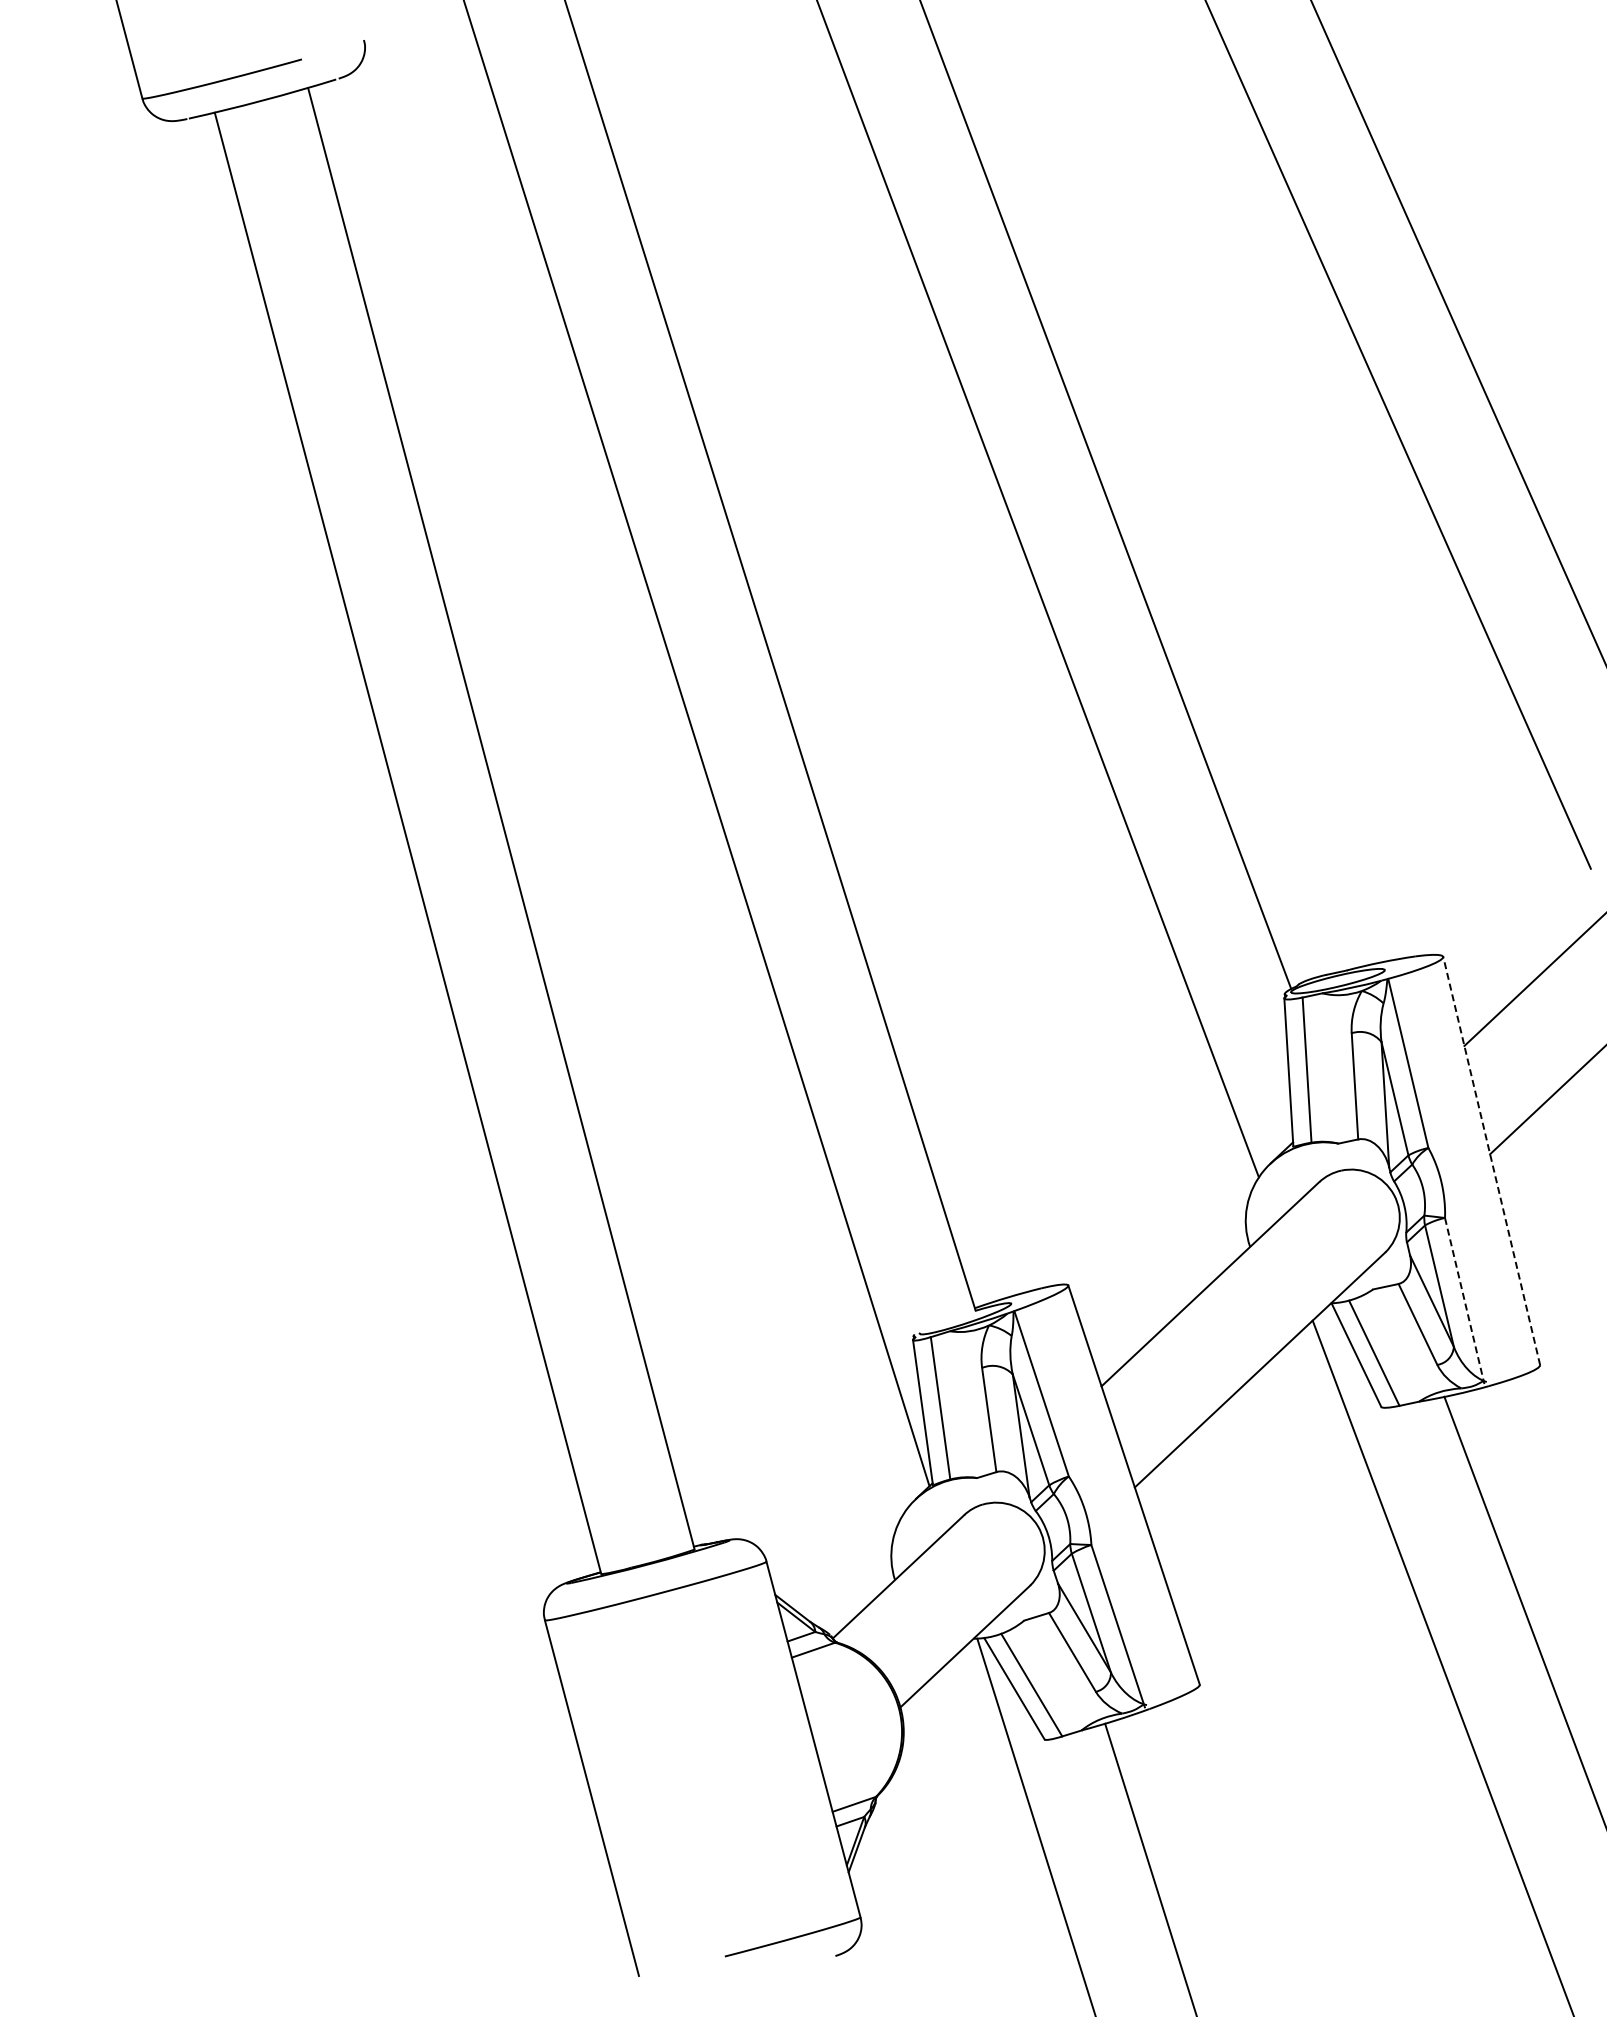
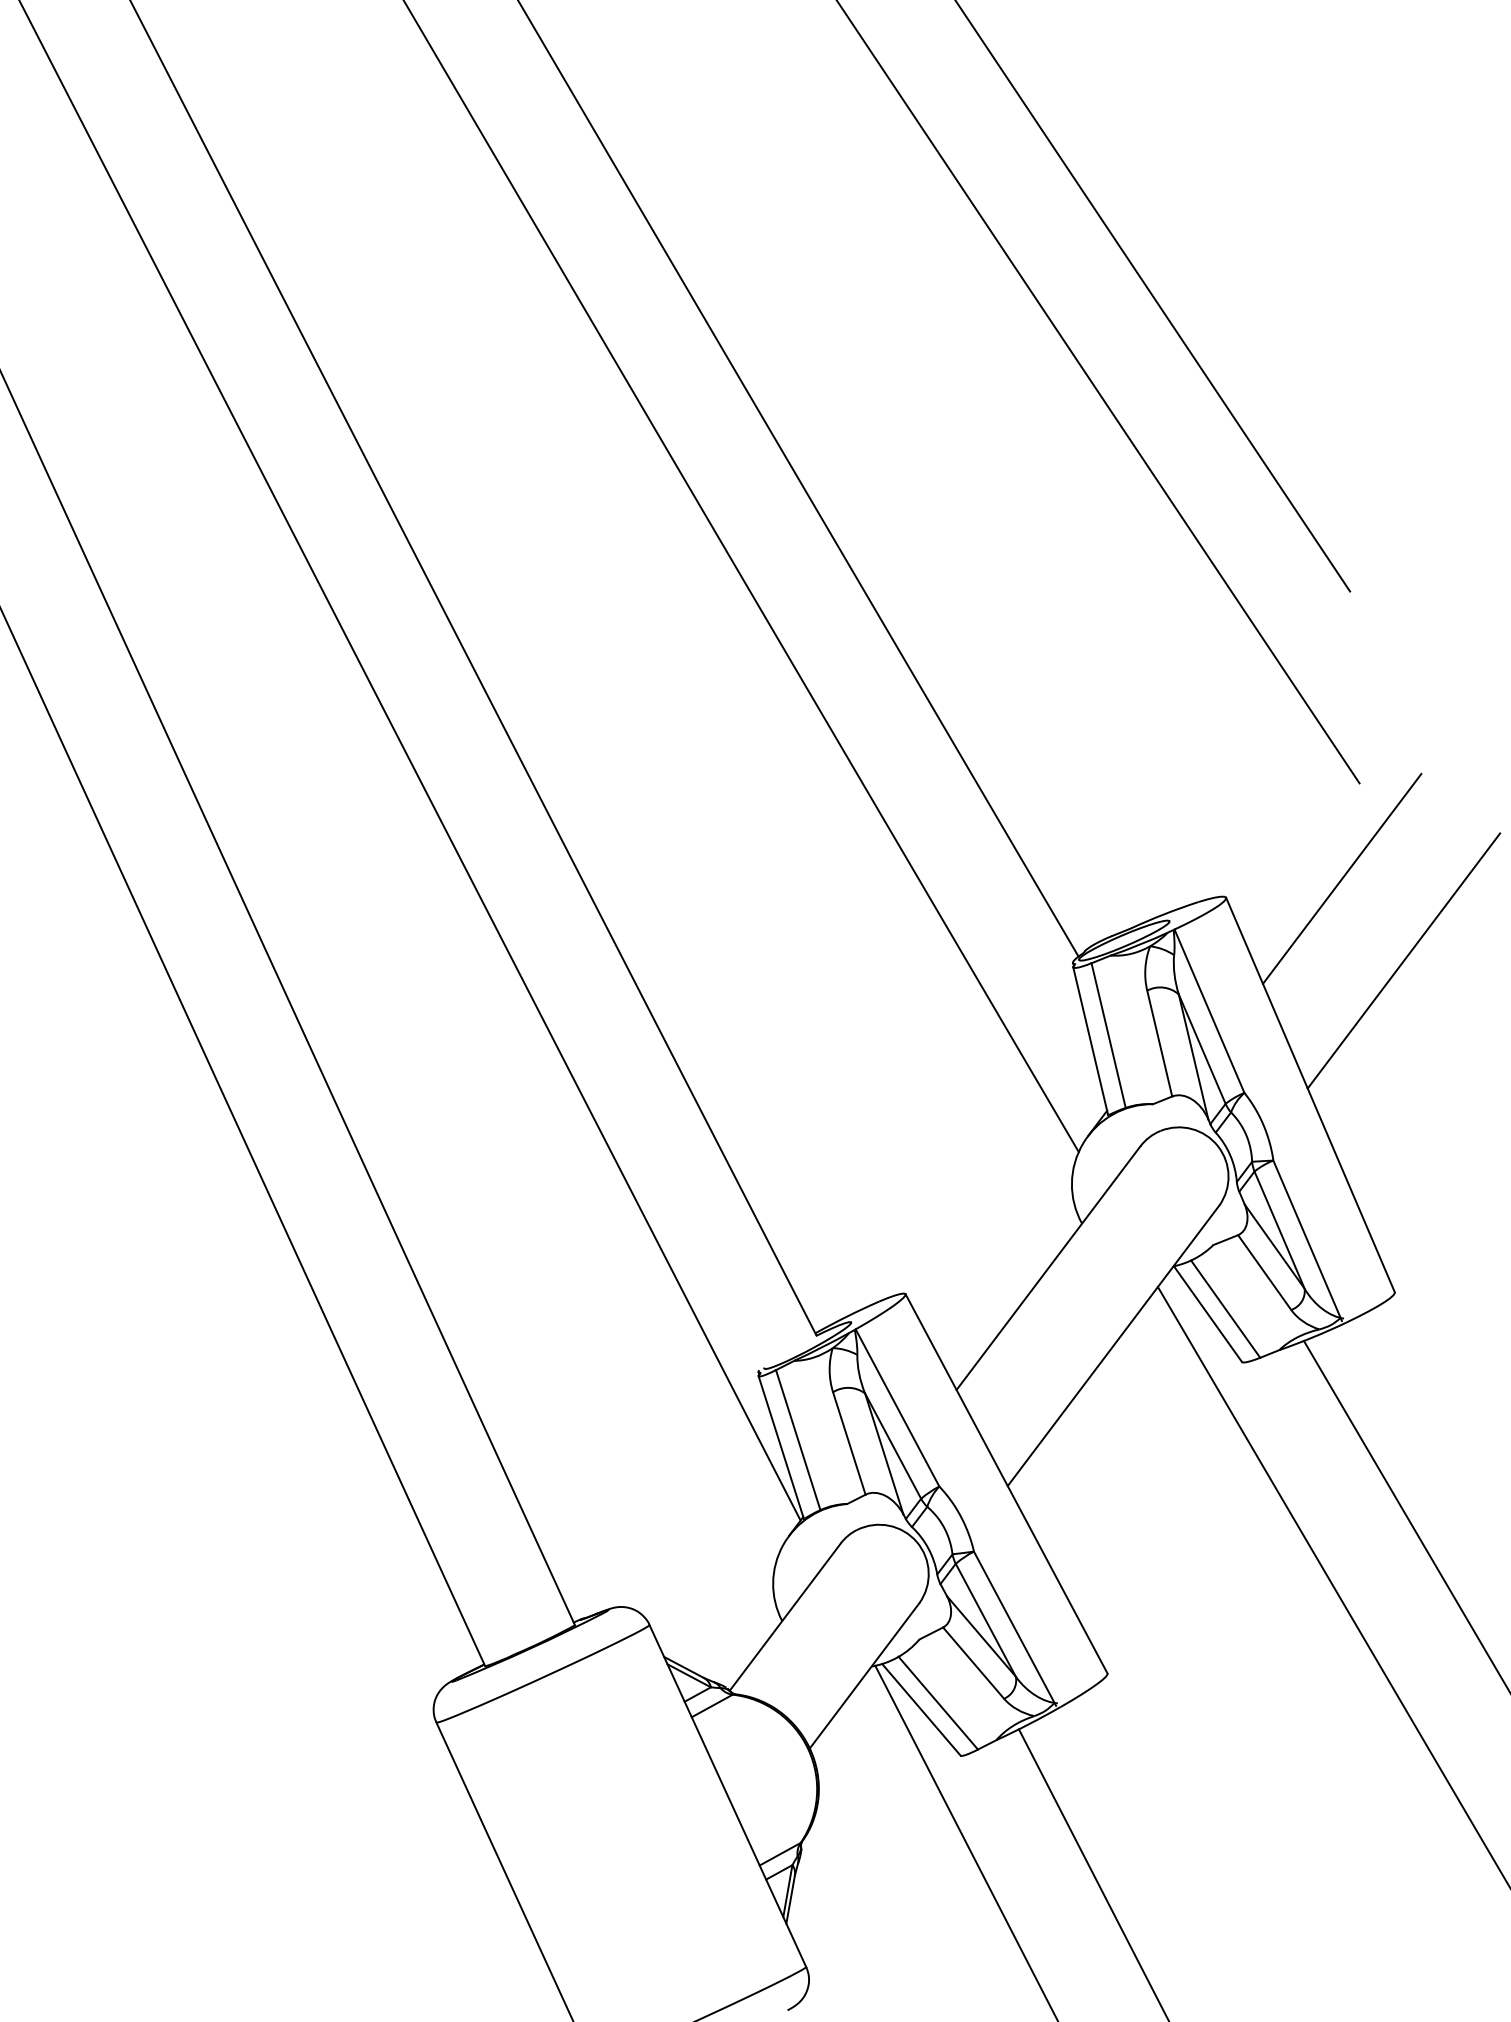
line: (1491, 1160) -> (1310, 1094), dashed -> solid
line: (1464, 1301) -> (1307, 1241), dashed -> solid

